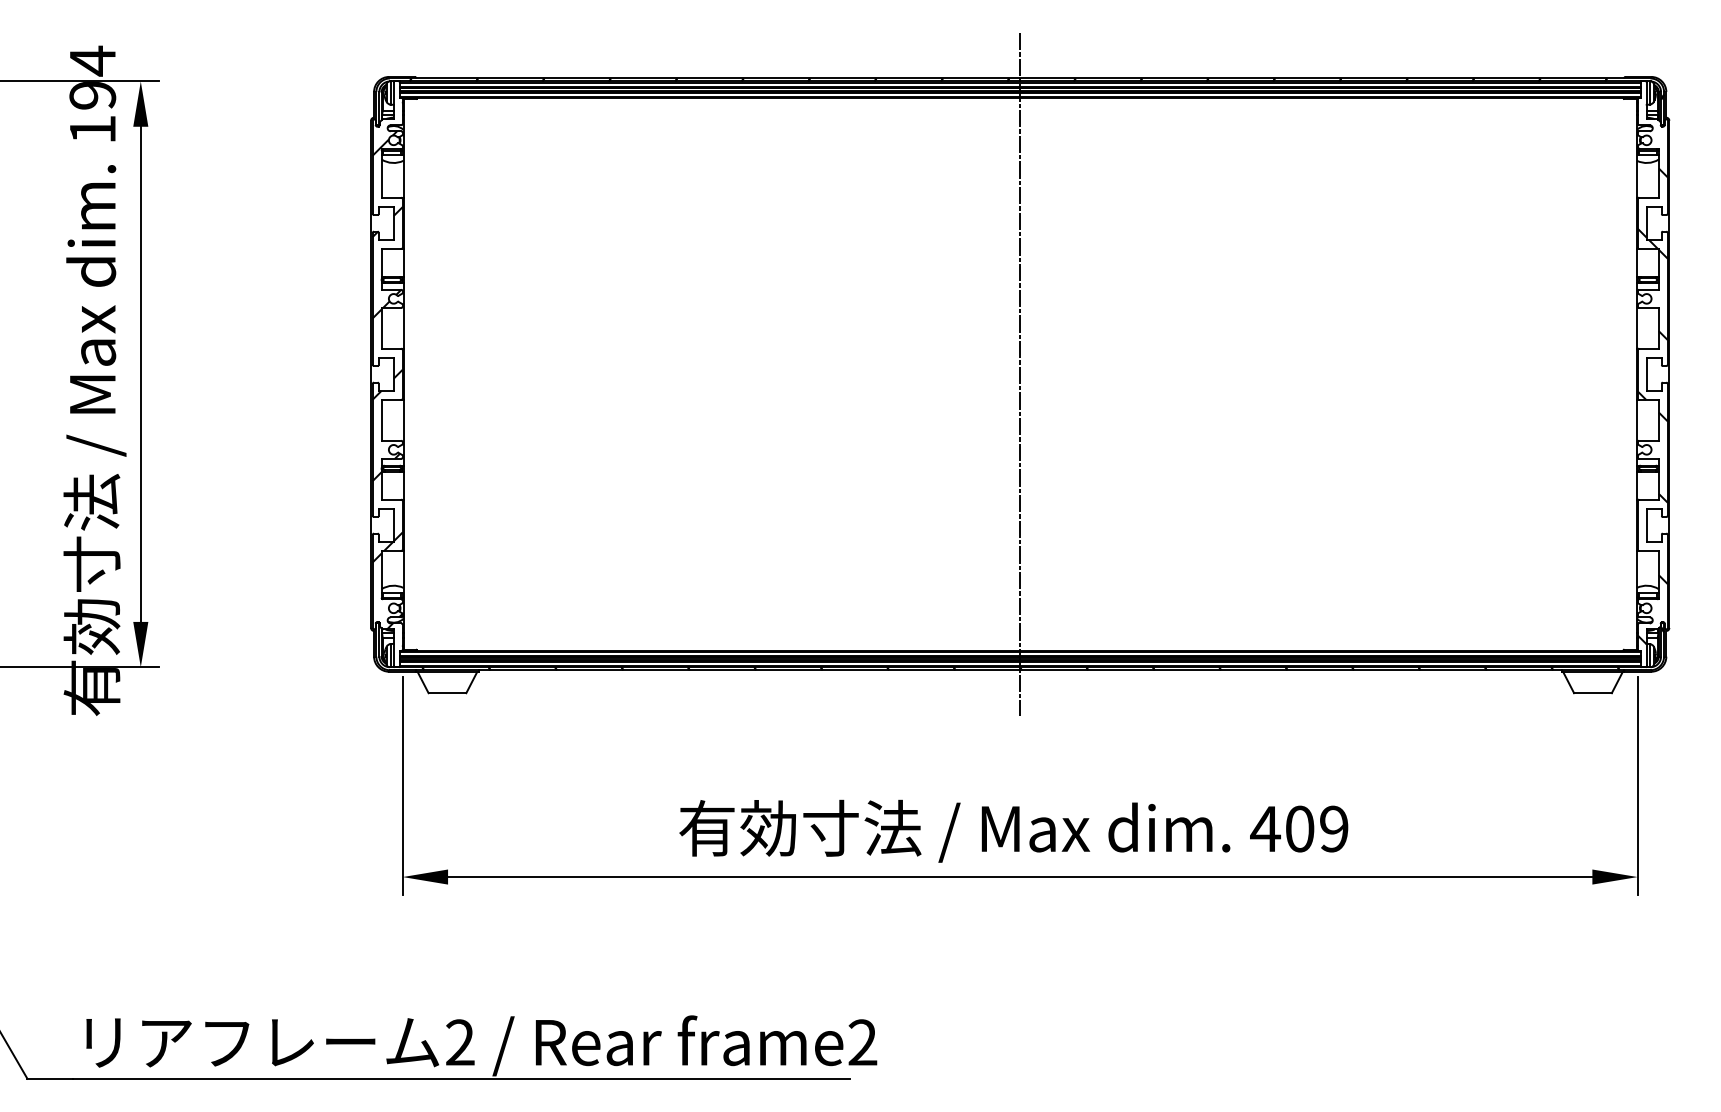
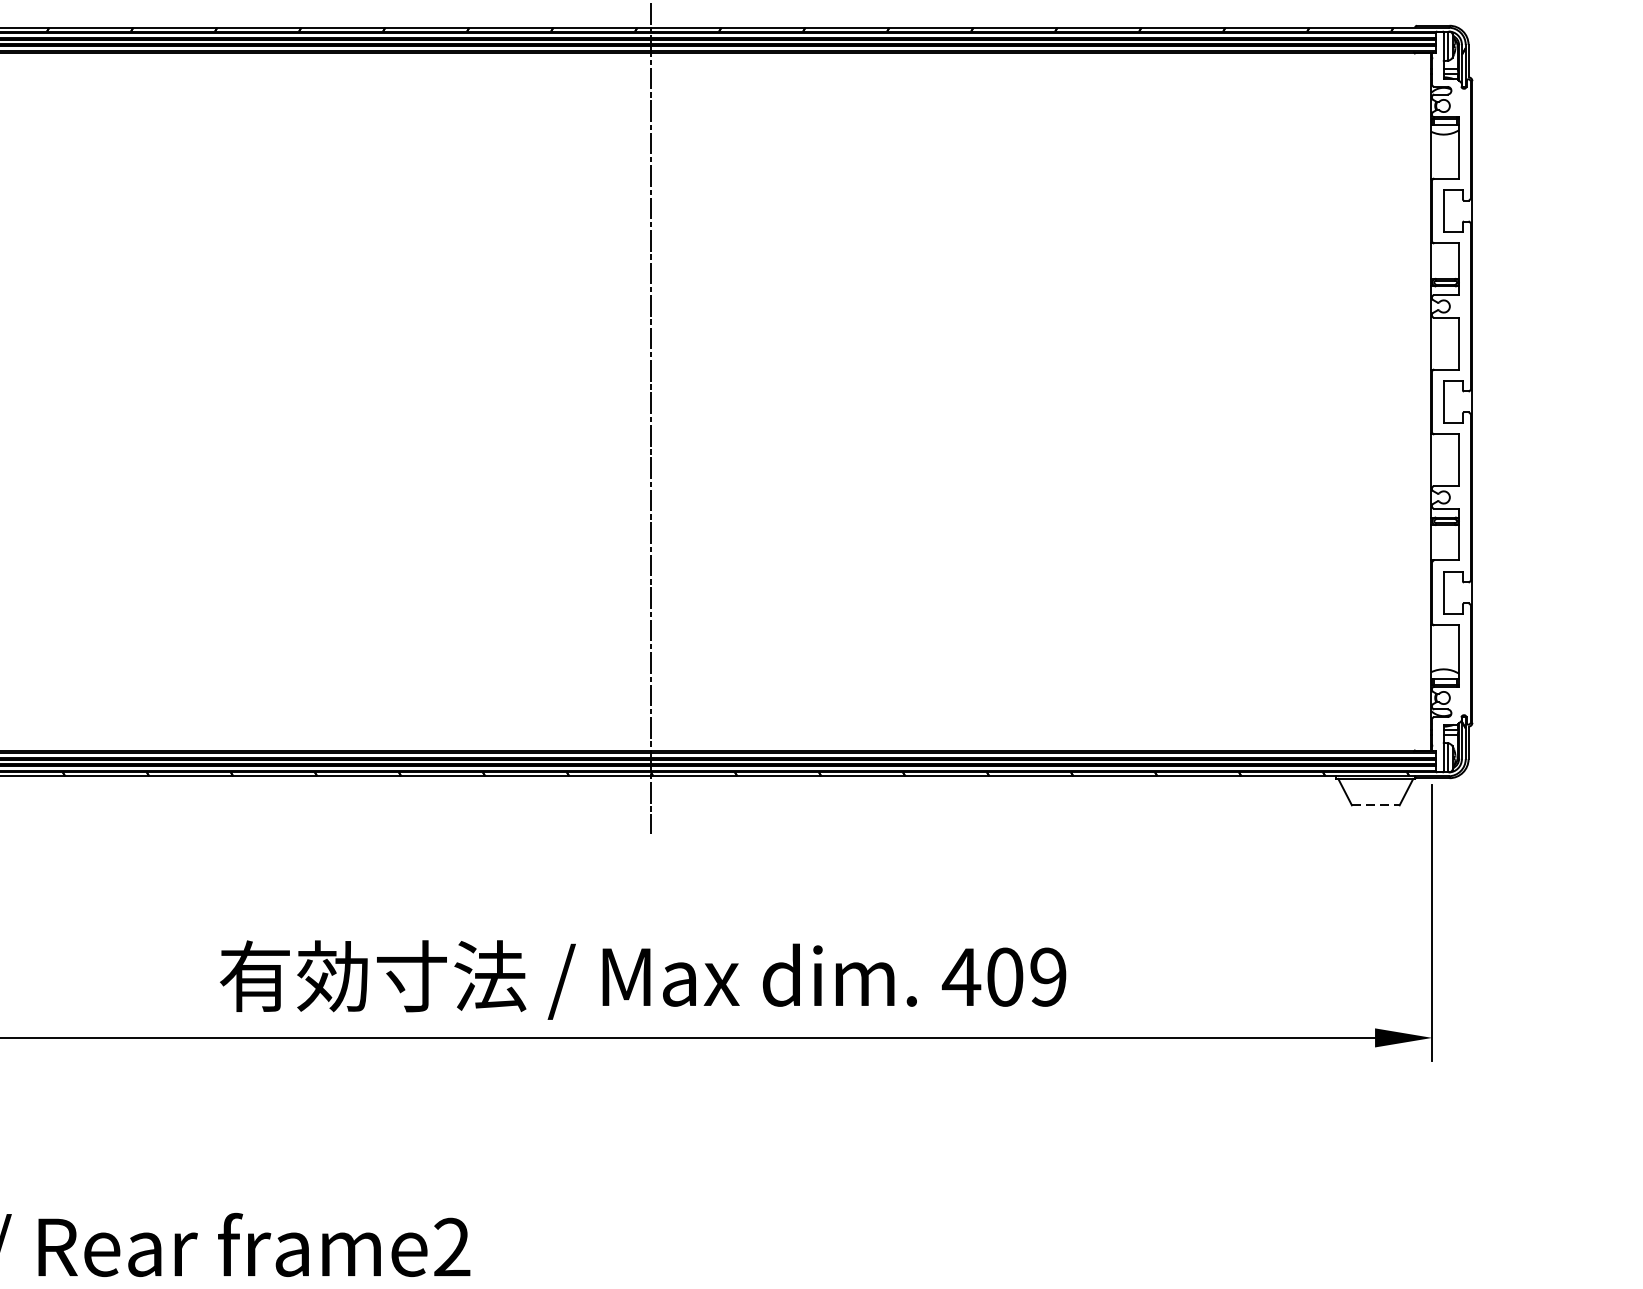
hatch: (1652, 395) -> (1451, 428), removed
line: (1592, 693) -> (1375, 805), solid -> dashed

